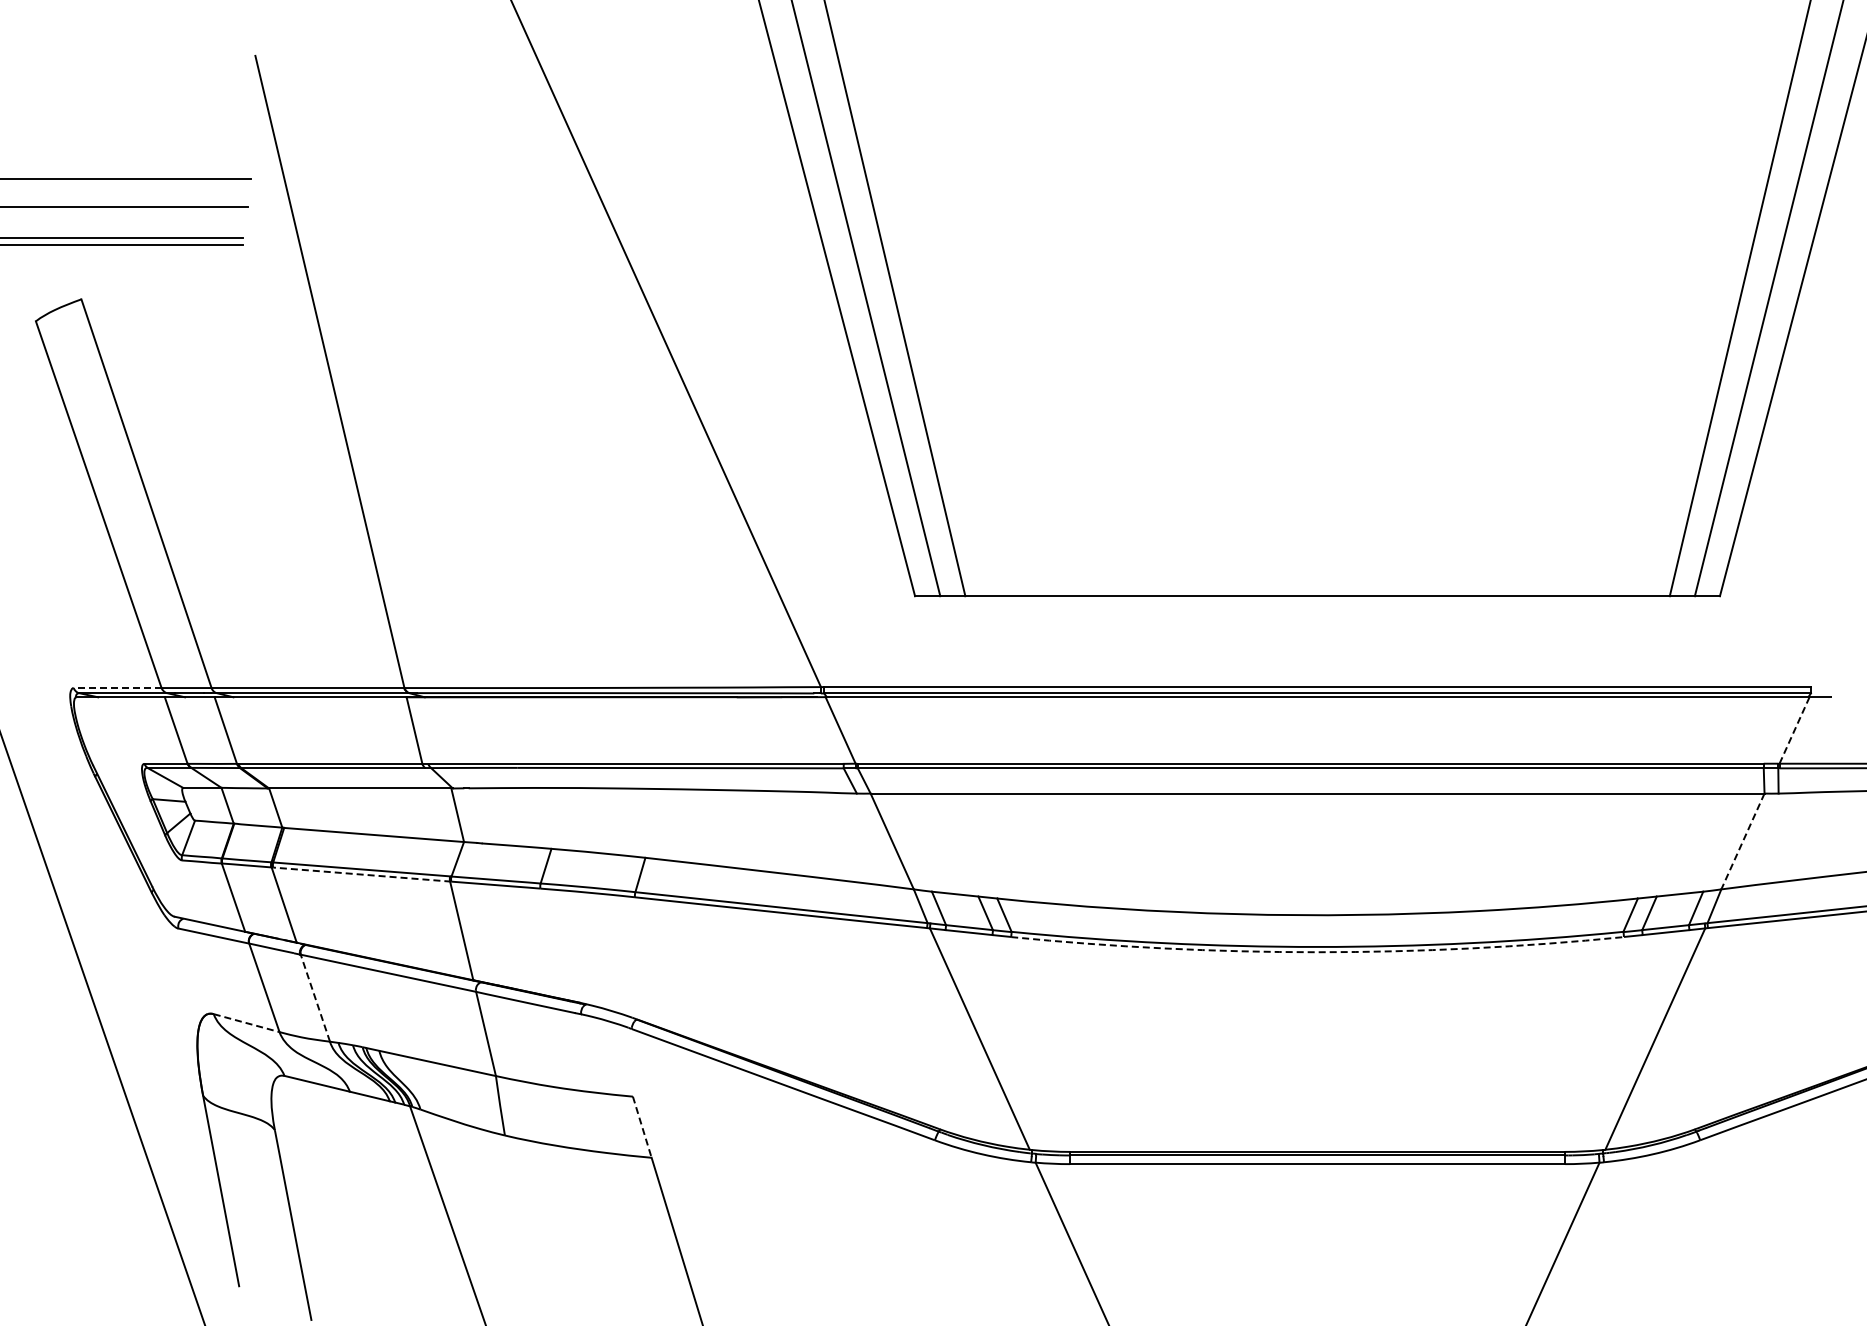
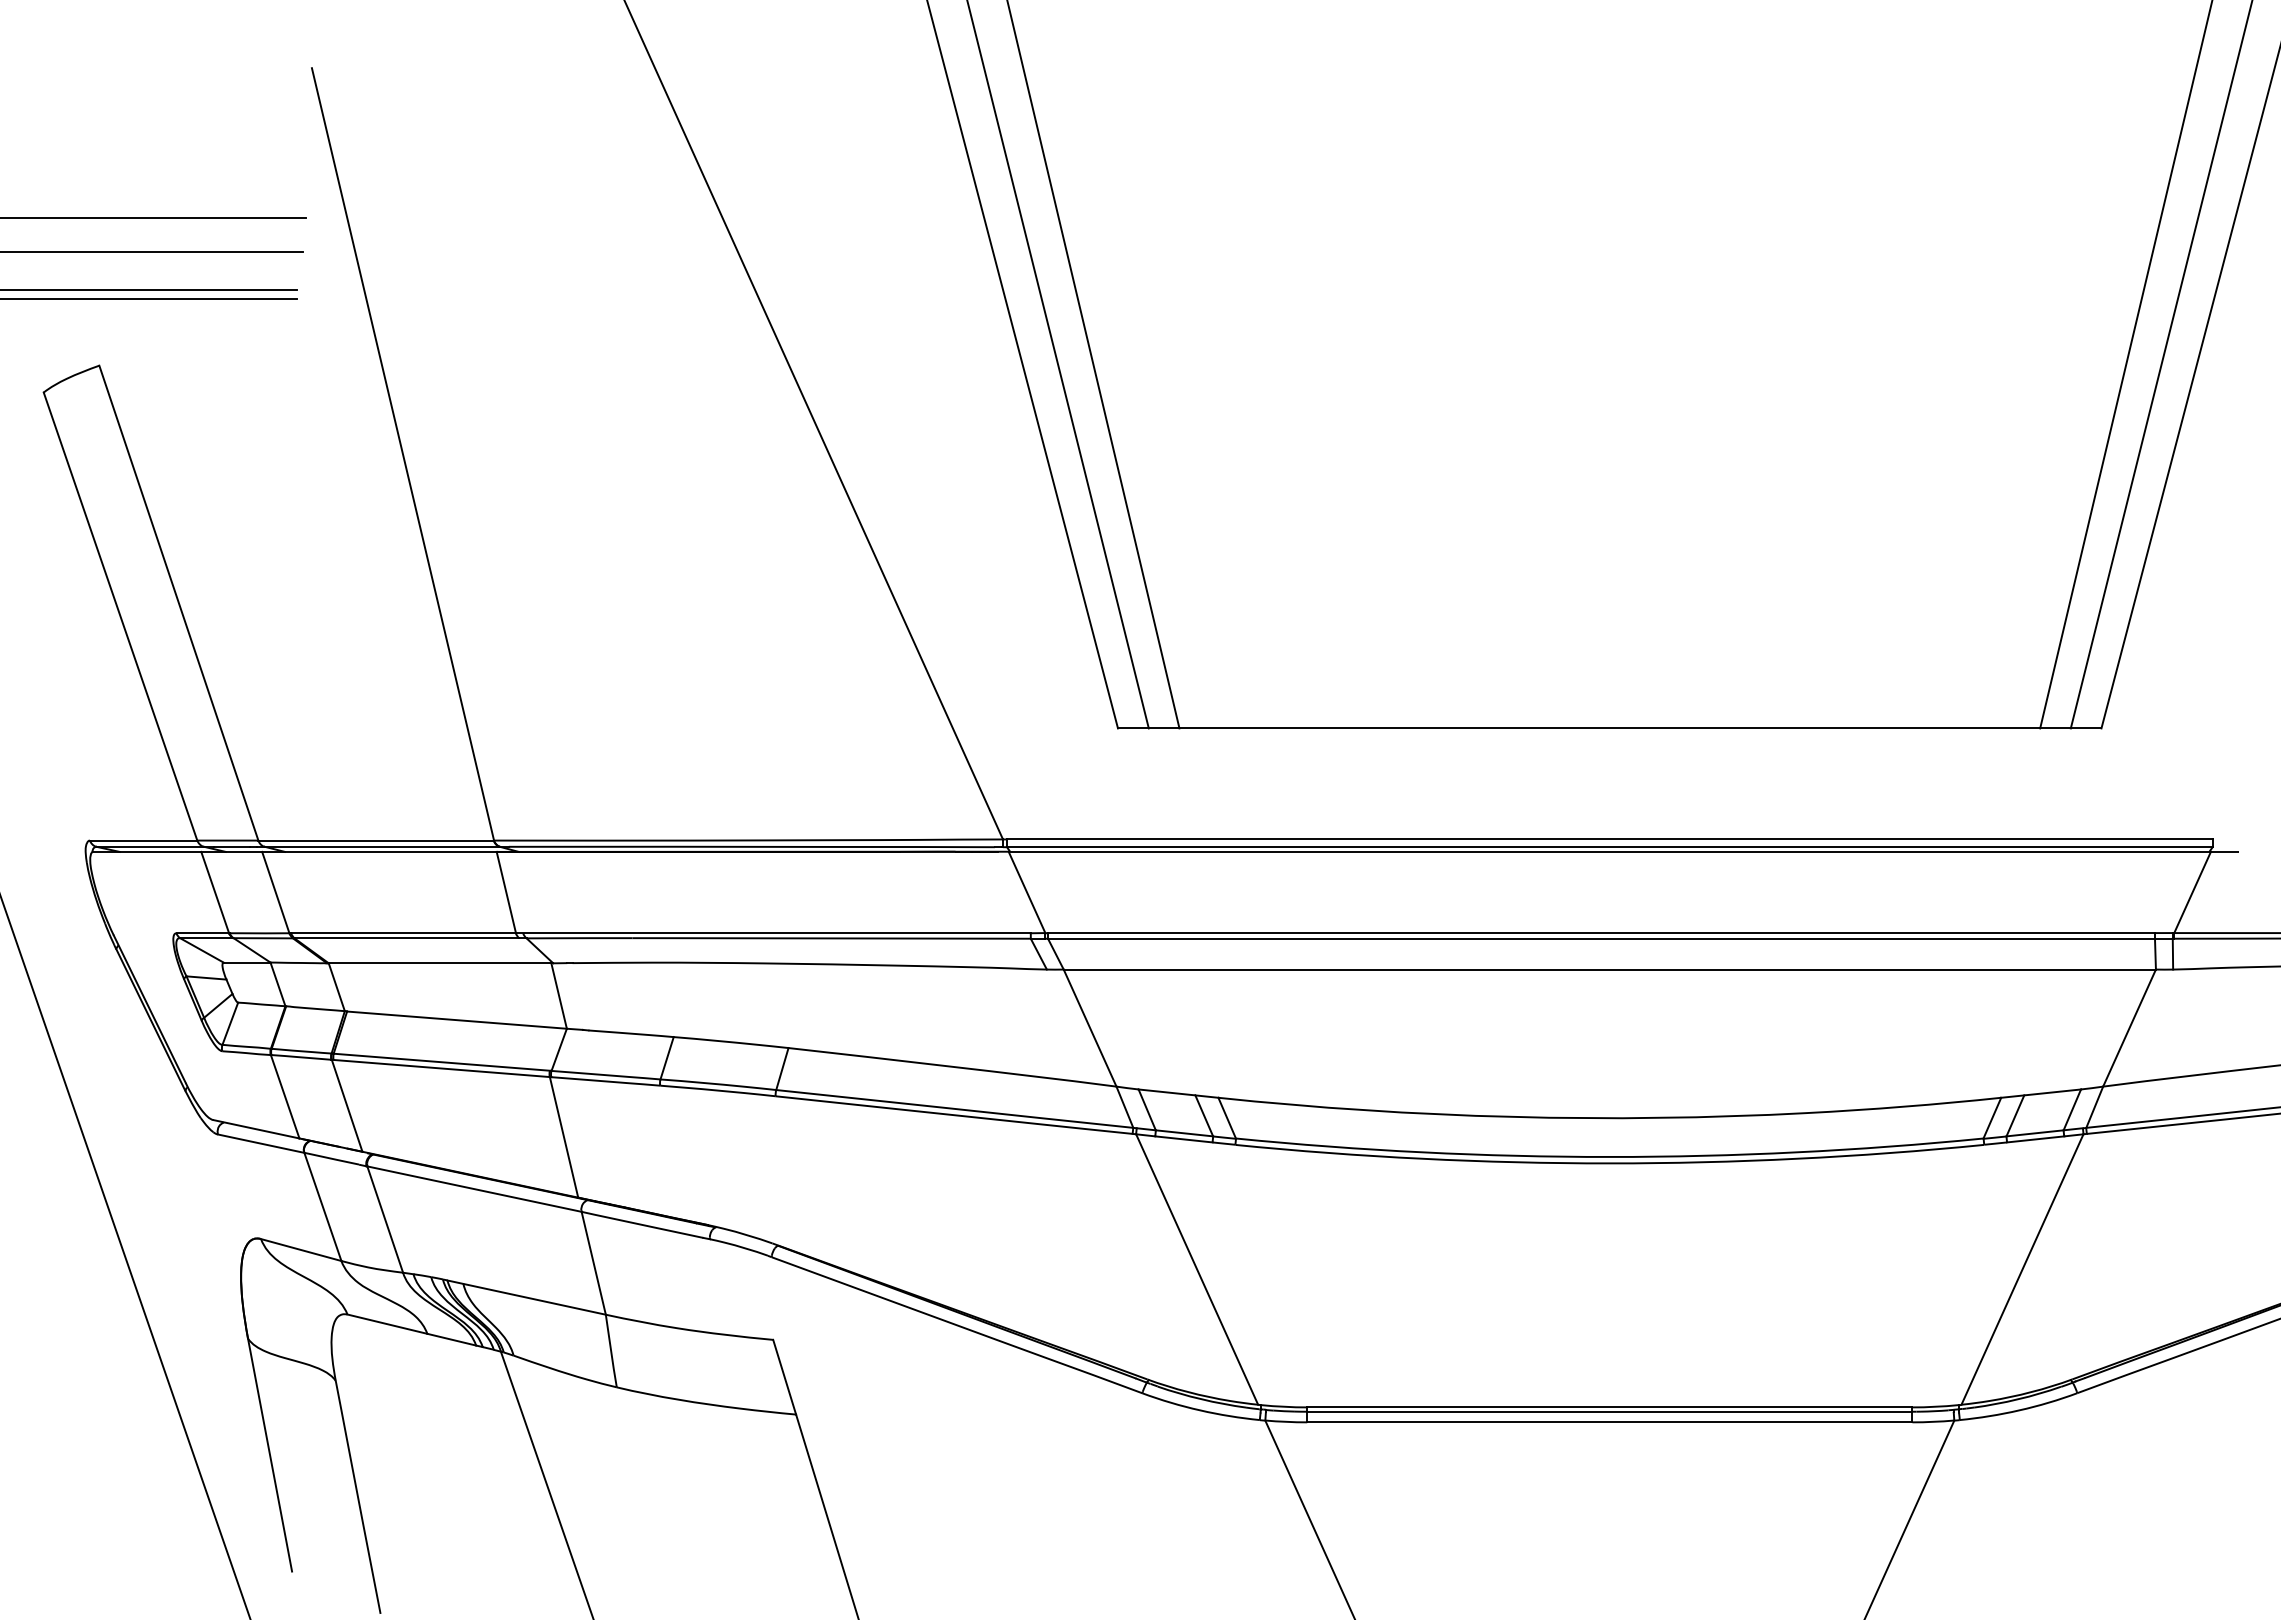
line: (117, 688) -> (143, 841), dashed -> solid
line: (1794, 730) -> (2192, 892), dashed -> solid
line: (1742, 841) -> (2129, 1028), dashed -> solid
line: (361, 874) -> (441, 1068), dashed -> solid
arc: (1317, 952) -> (1609, 1163), dashed -> solid
line: (315, 998) -> (385, 1219), dashed -> solid
line: (247, 1023) -> (302, 1250), dashed -> solid
line: (642, 1127) -> (784, 1377), dashed -> solid

